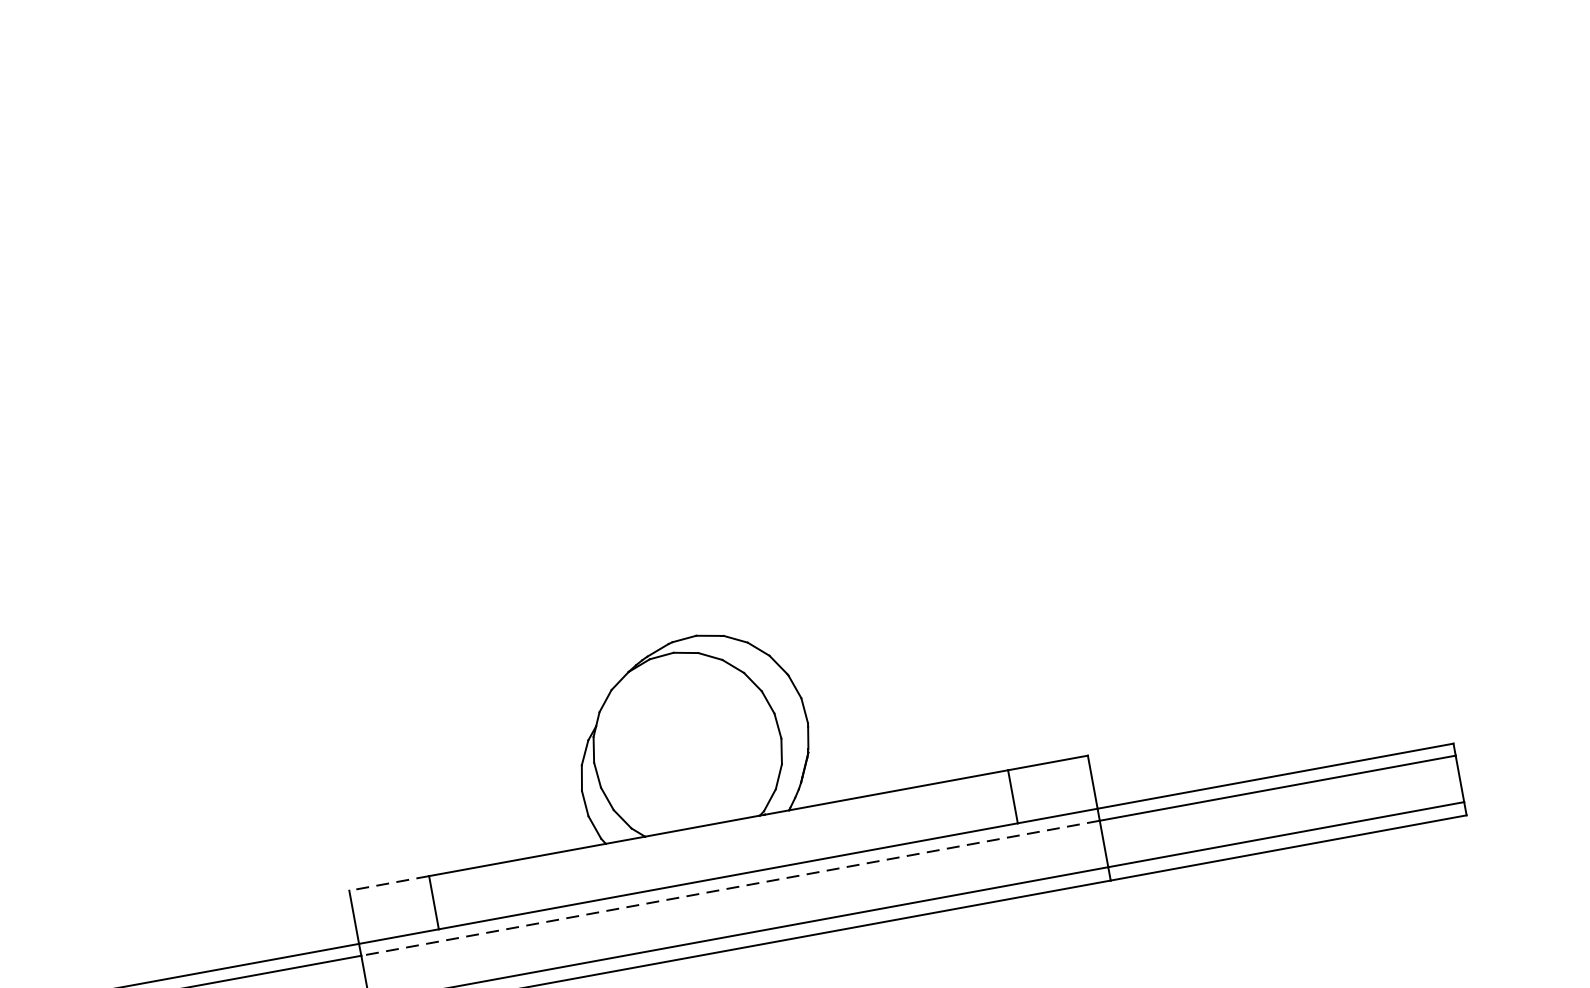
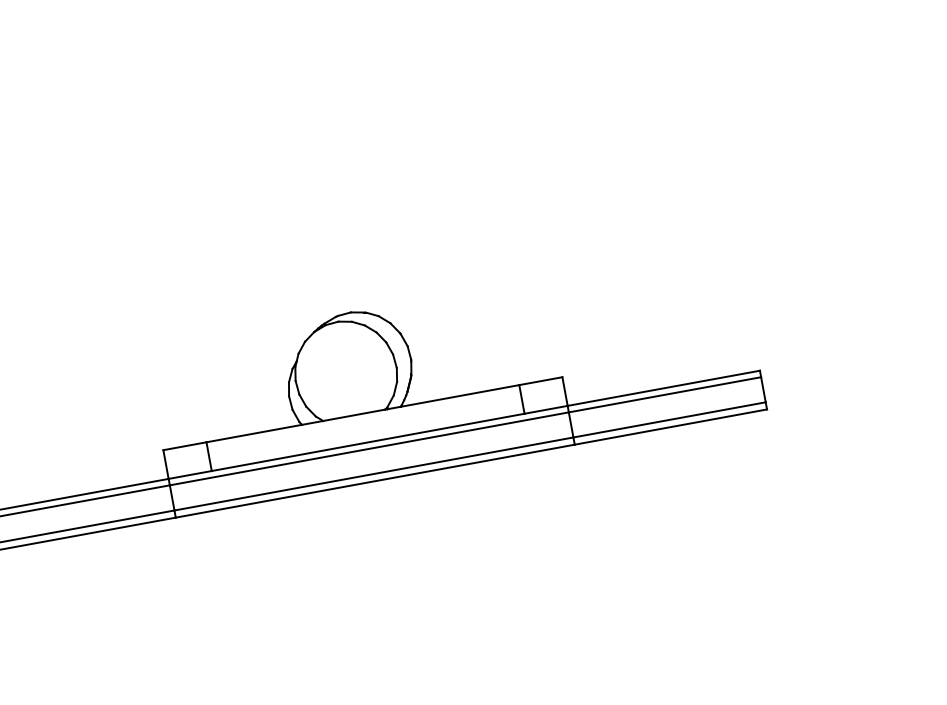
line: (388, 883) -> (184, 446), dashed -> solid
line: (730, 887) -> (369, 448), dashed -> solid

